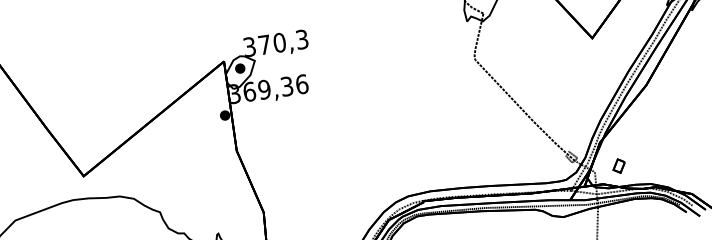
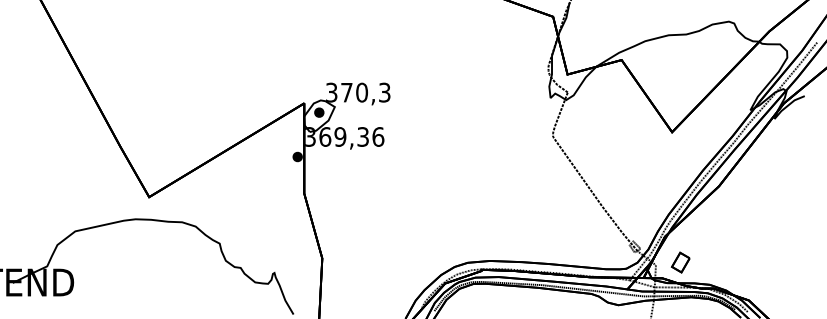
part: (618, 166) -> (680, 262), size x1.43

